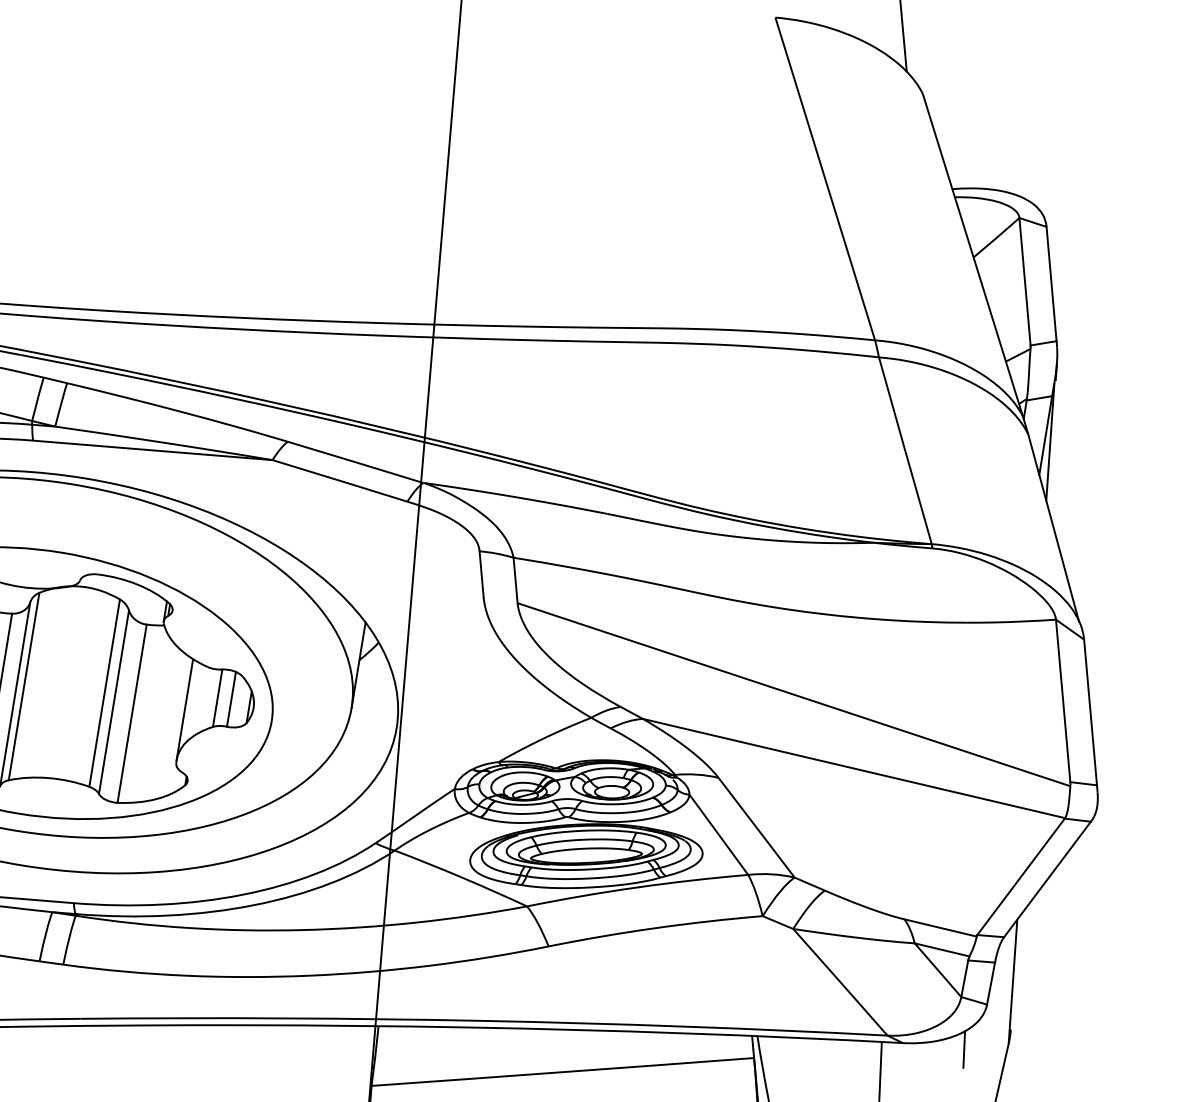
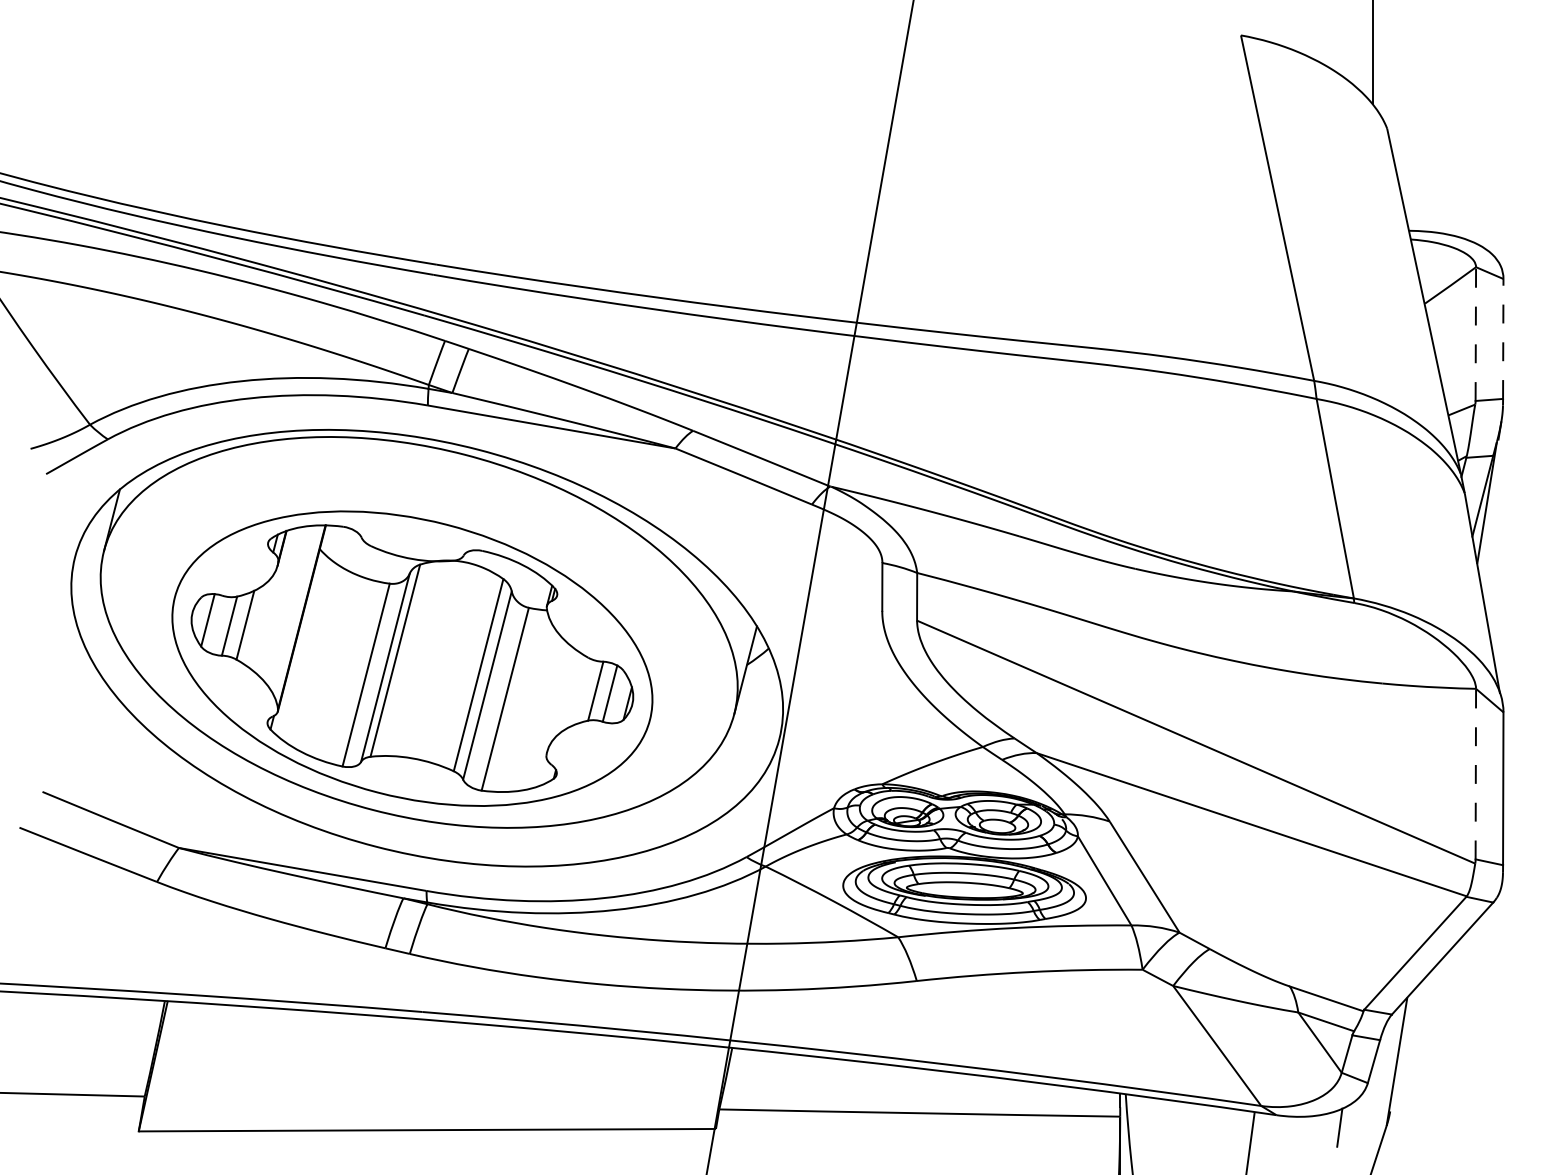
line: (1024, 282) -> (1475, 334), solid -> dashed
line: (1051, 283) -> (1503, 338), solid -> dashed
line: (1062, 700) -> (1475, 773), solid -> dashed
line: (184, 709) -> (560, 699), removed

